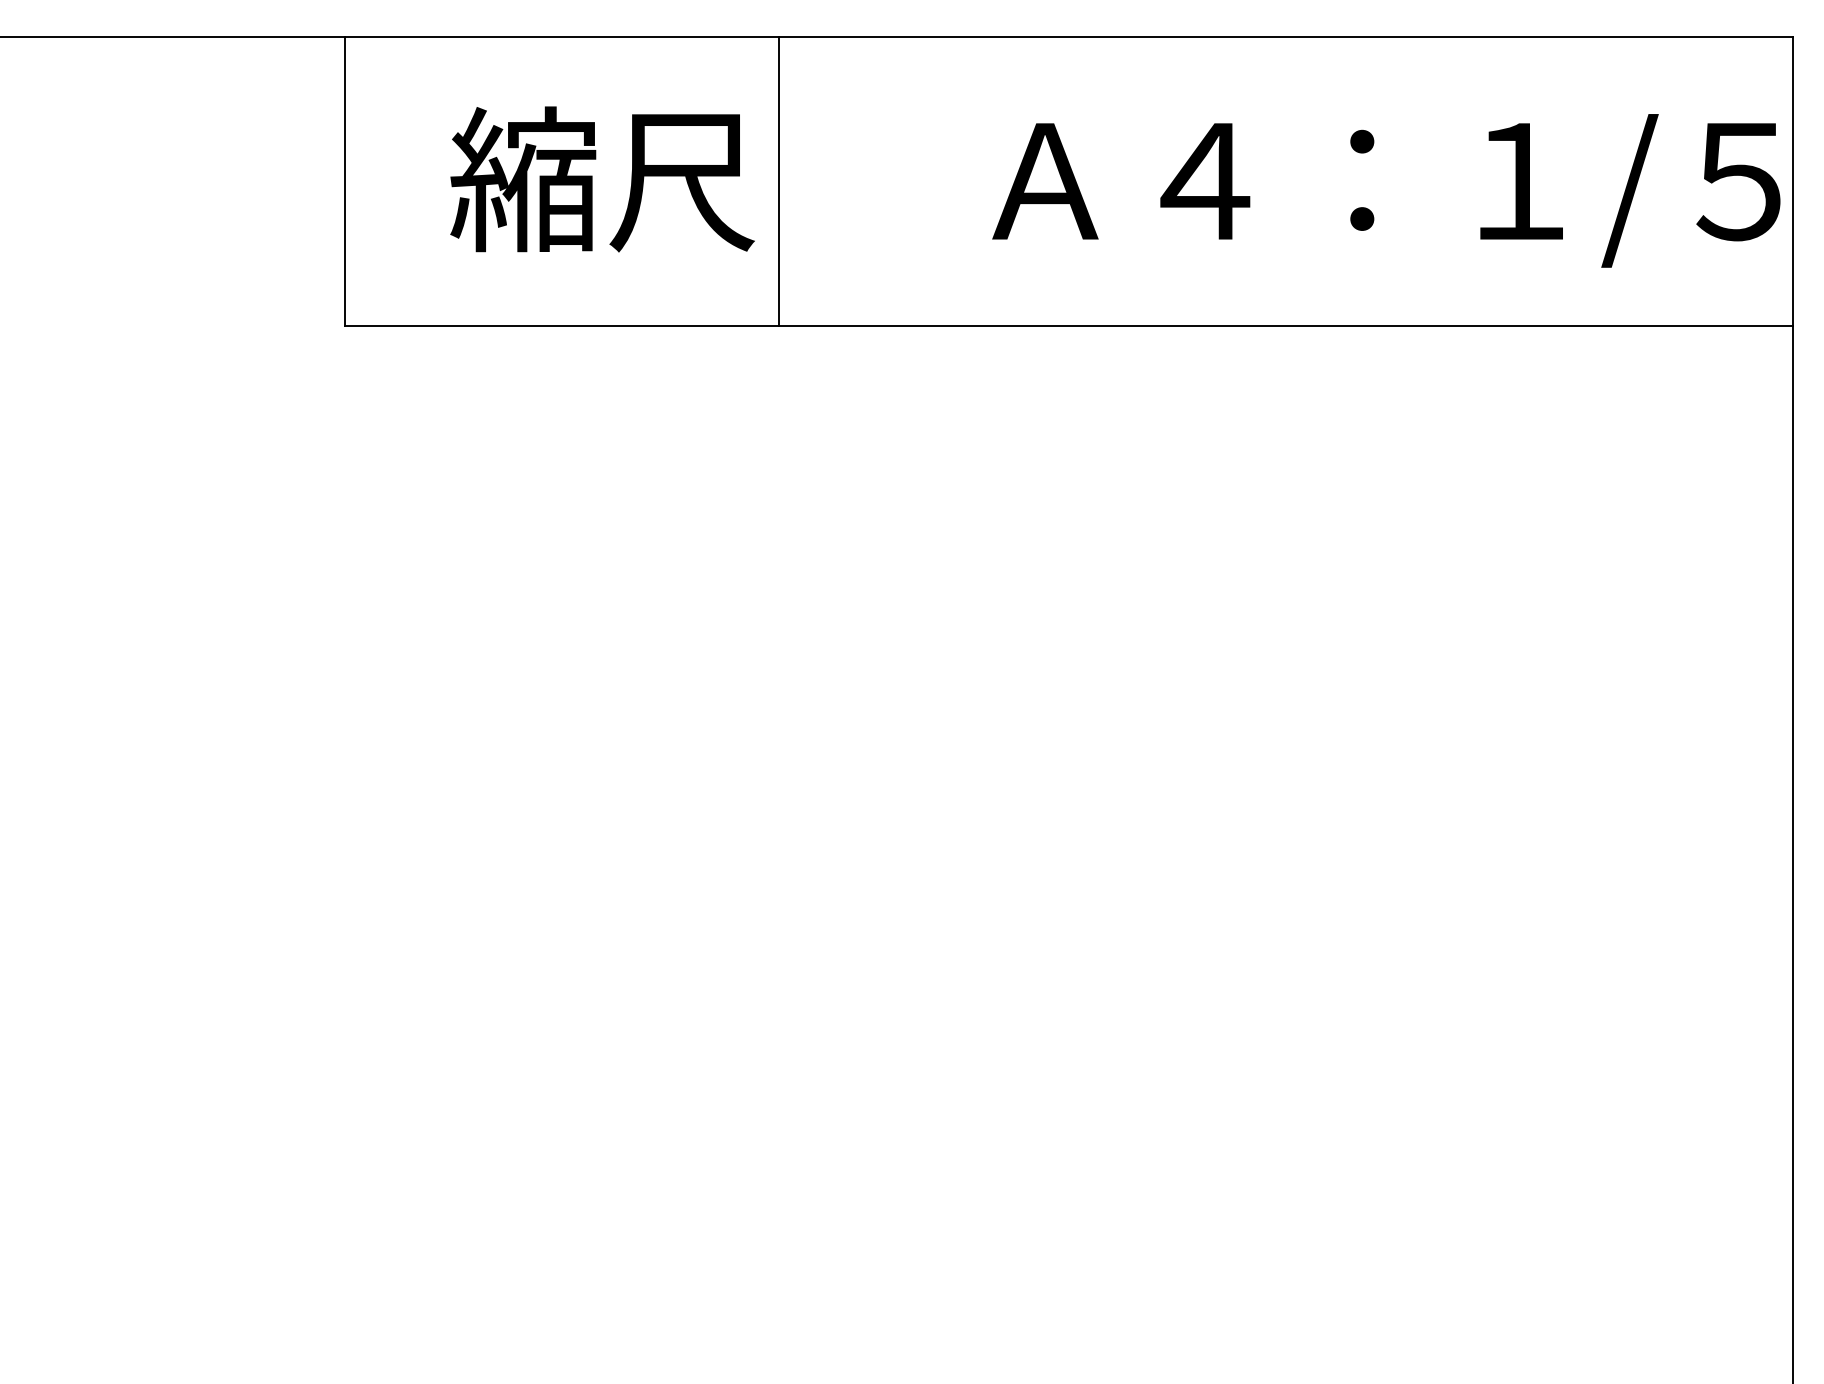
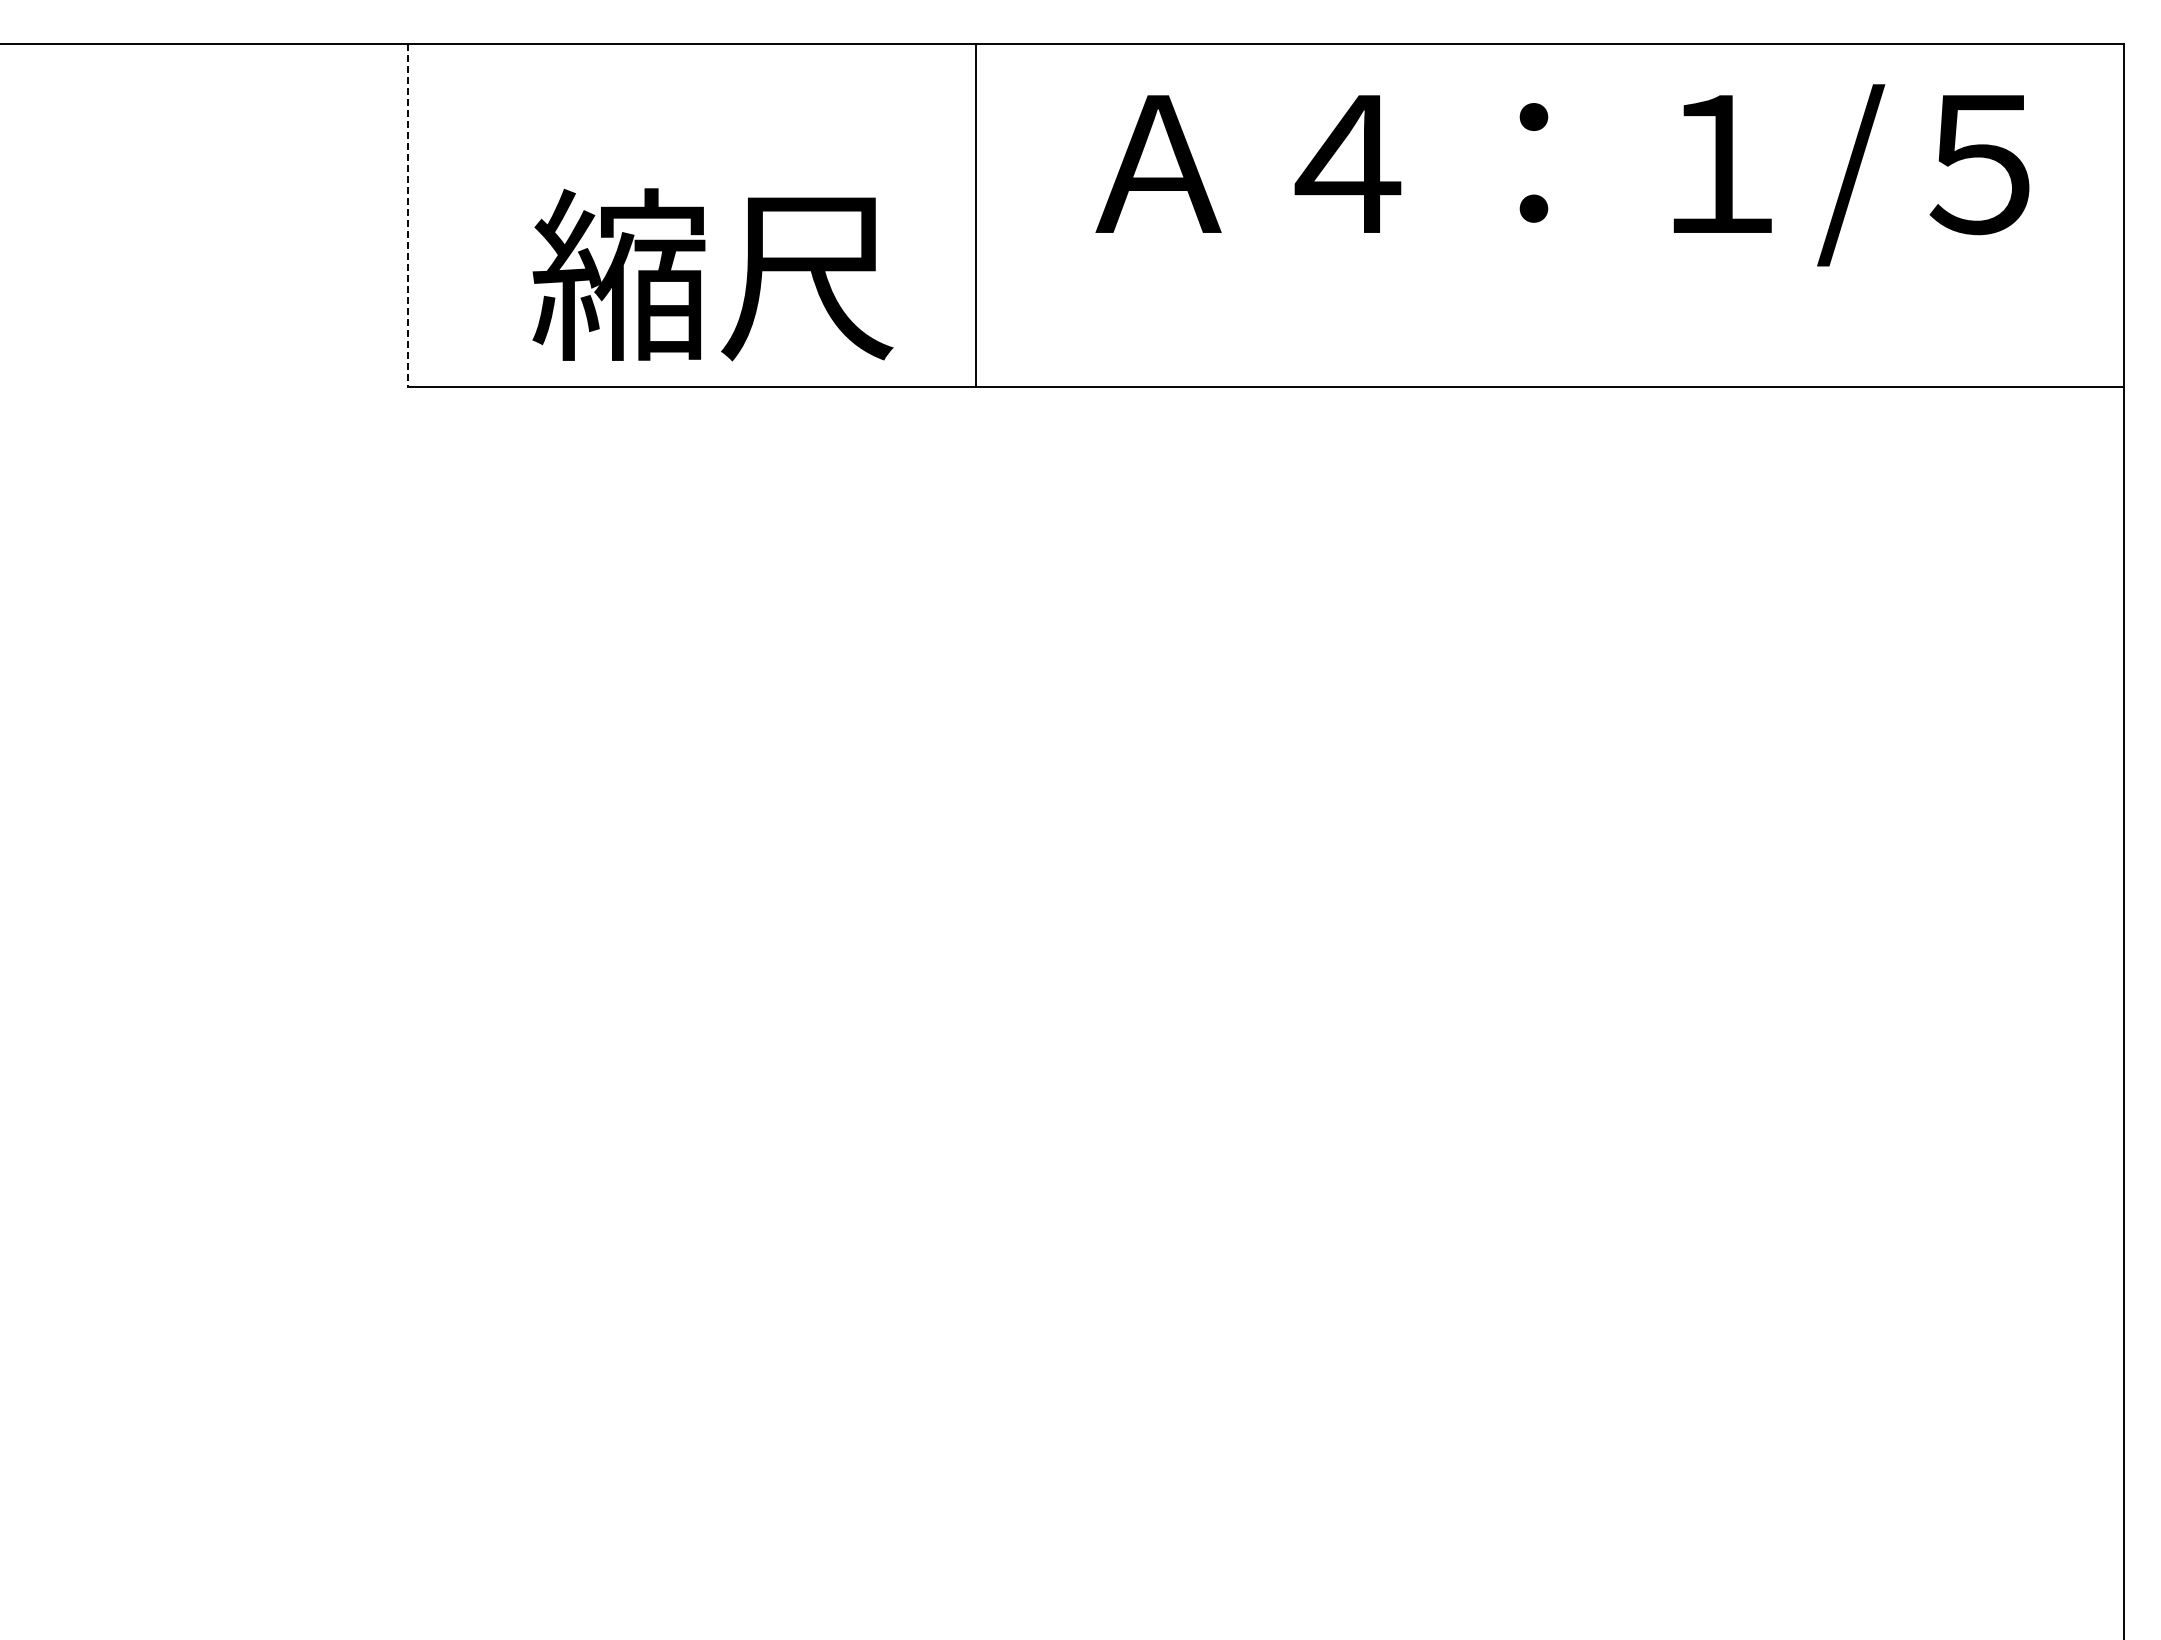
text: (602, 179) -> (712, 274), moved
line: (778, 180) -> (975, 214), moved
line: (344, 181) -> (408, 215), solid -> dashed
text: (1386, 191) -> (1562, 175), moved

